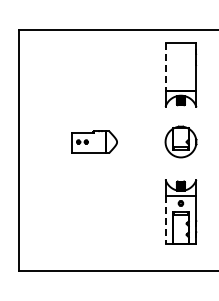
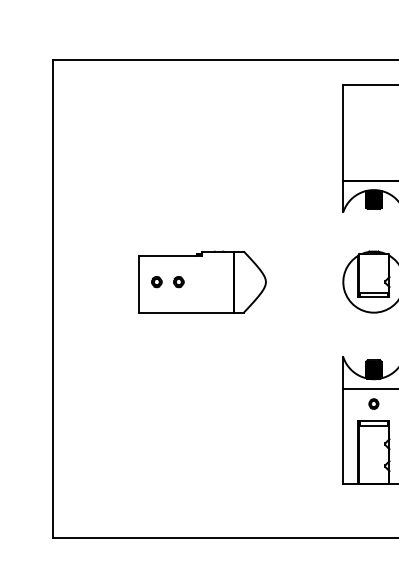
line: (165, 67) -> (343, 134), dashed -> solid
part: (94, 142) -> (202, 282), size x1.43
line: (165, 220) -> (343, 437), dashed -> solid

